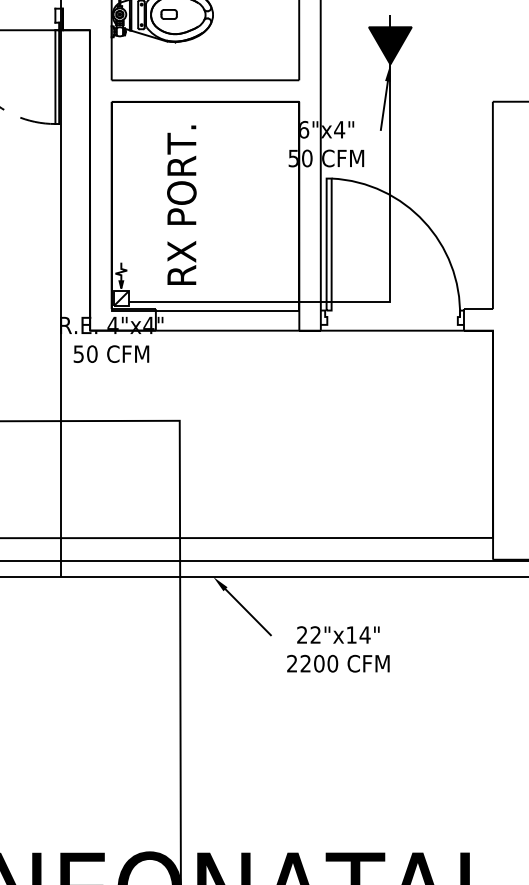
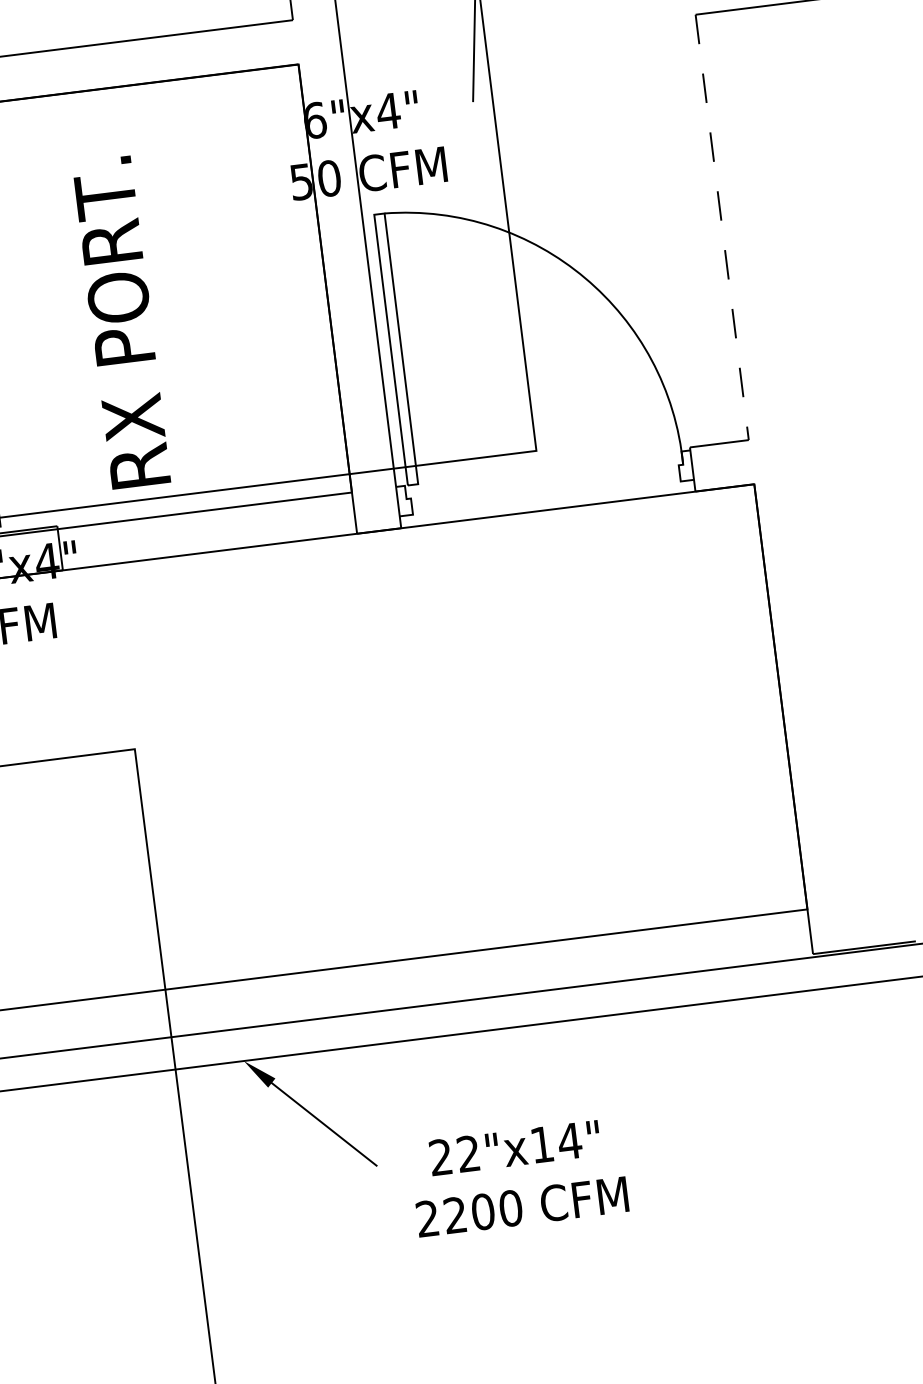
text: (181, 204) -> (120, 321), moved
line: (492, 205) -> (721, 227), solid -> dashed

